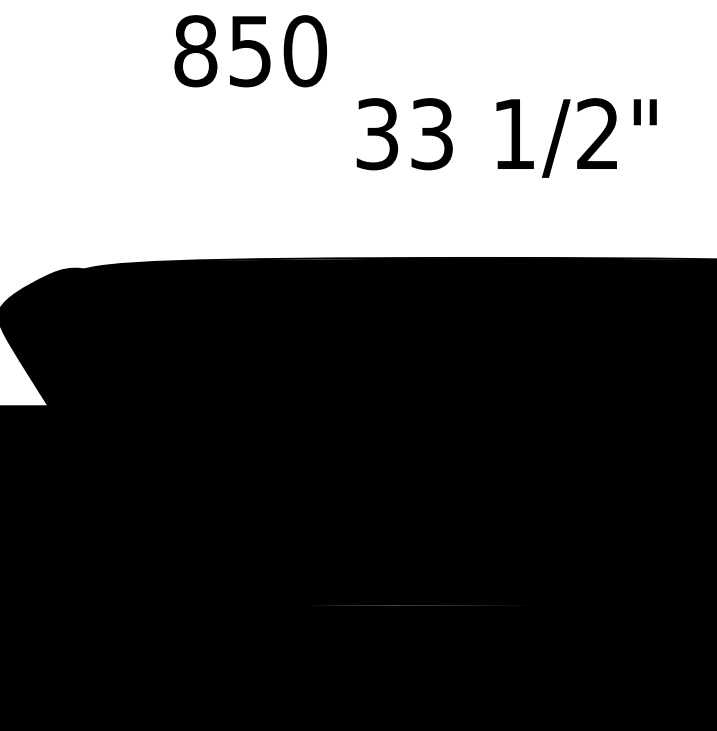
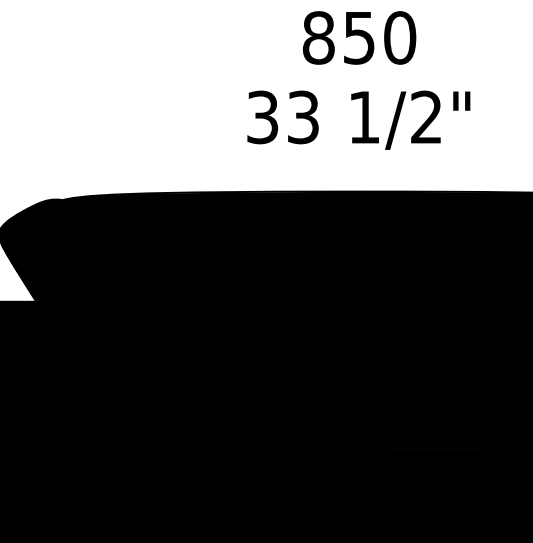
text: (250, 51) -> (359, 38), moved
text: (506, 137) -> (358, 119), moved

